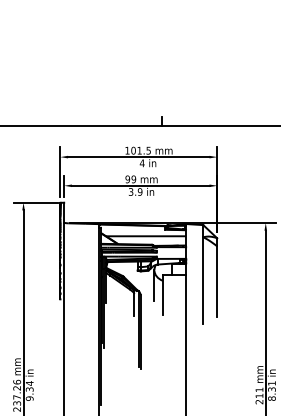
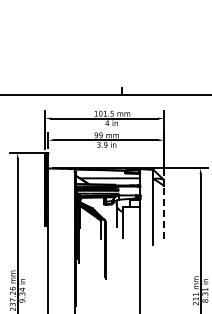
line: (216, 281) -> (163, 212), solid -> dashed

